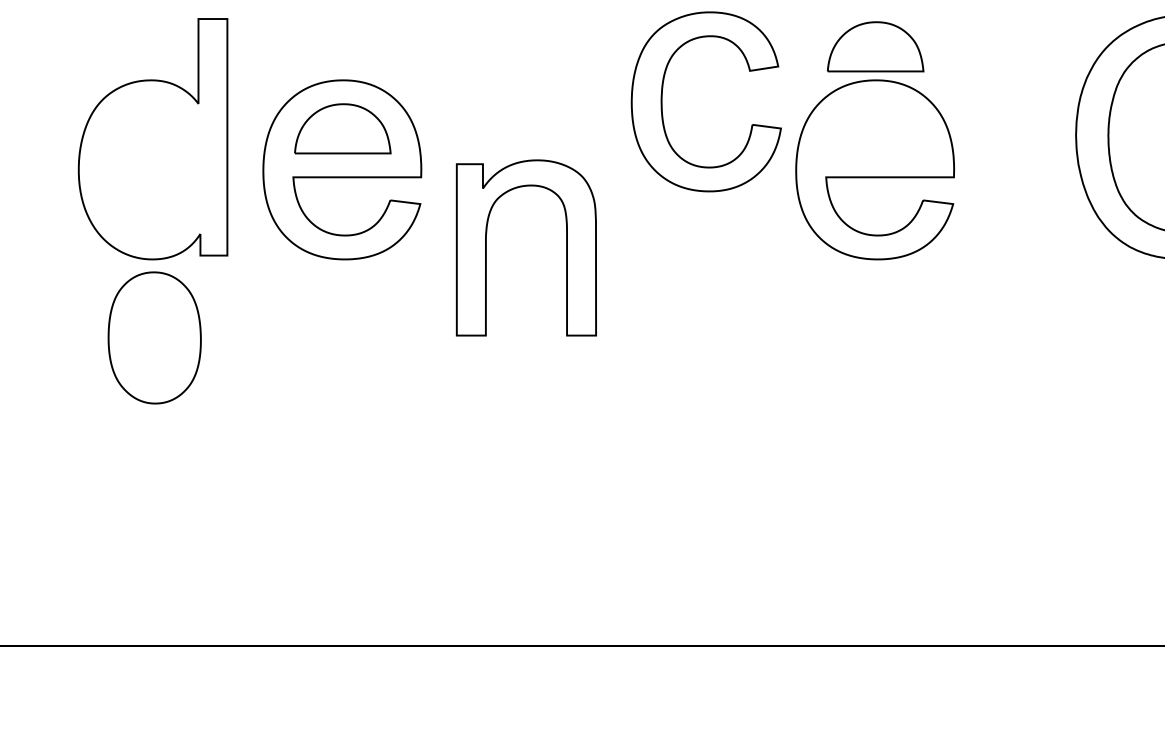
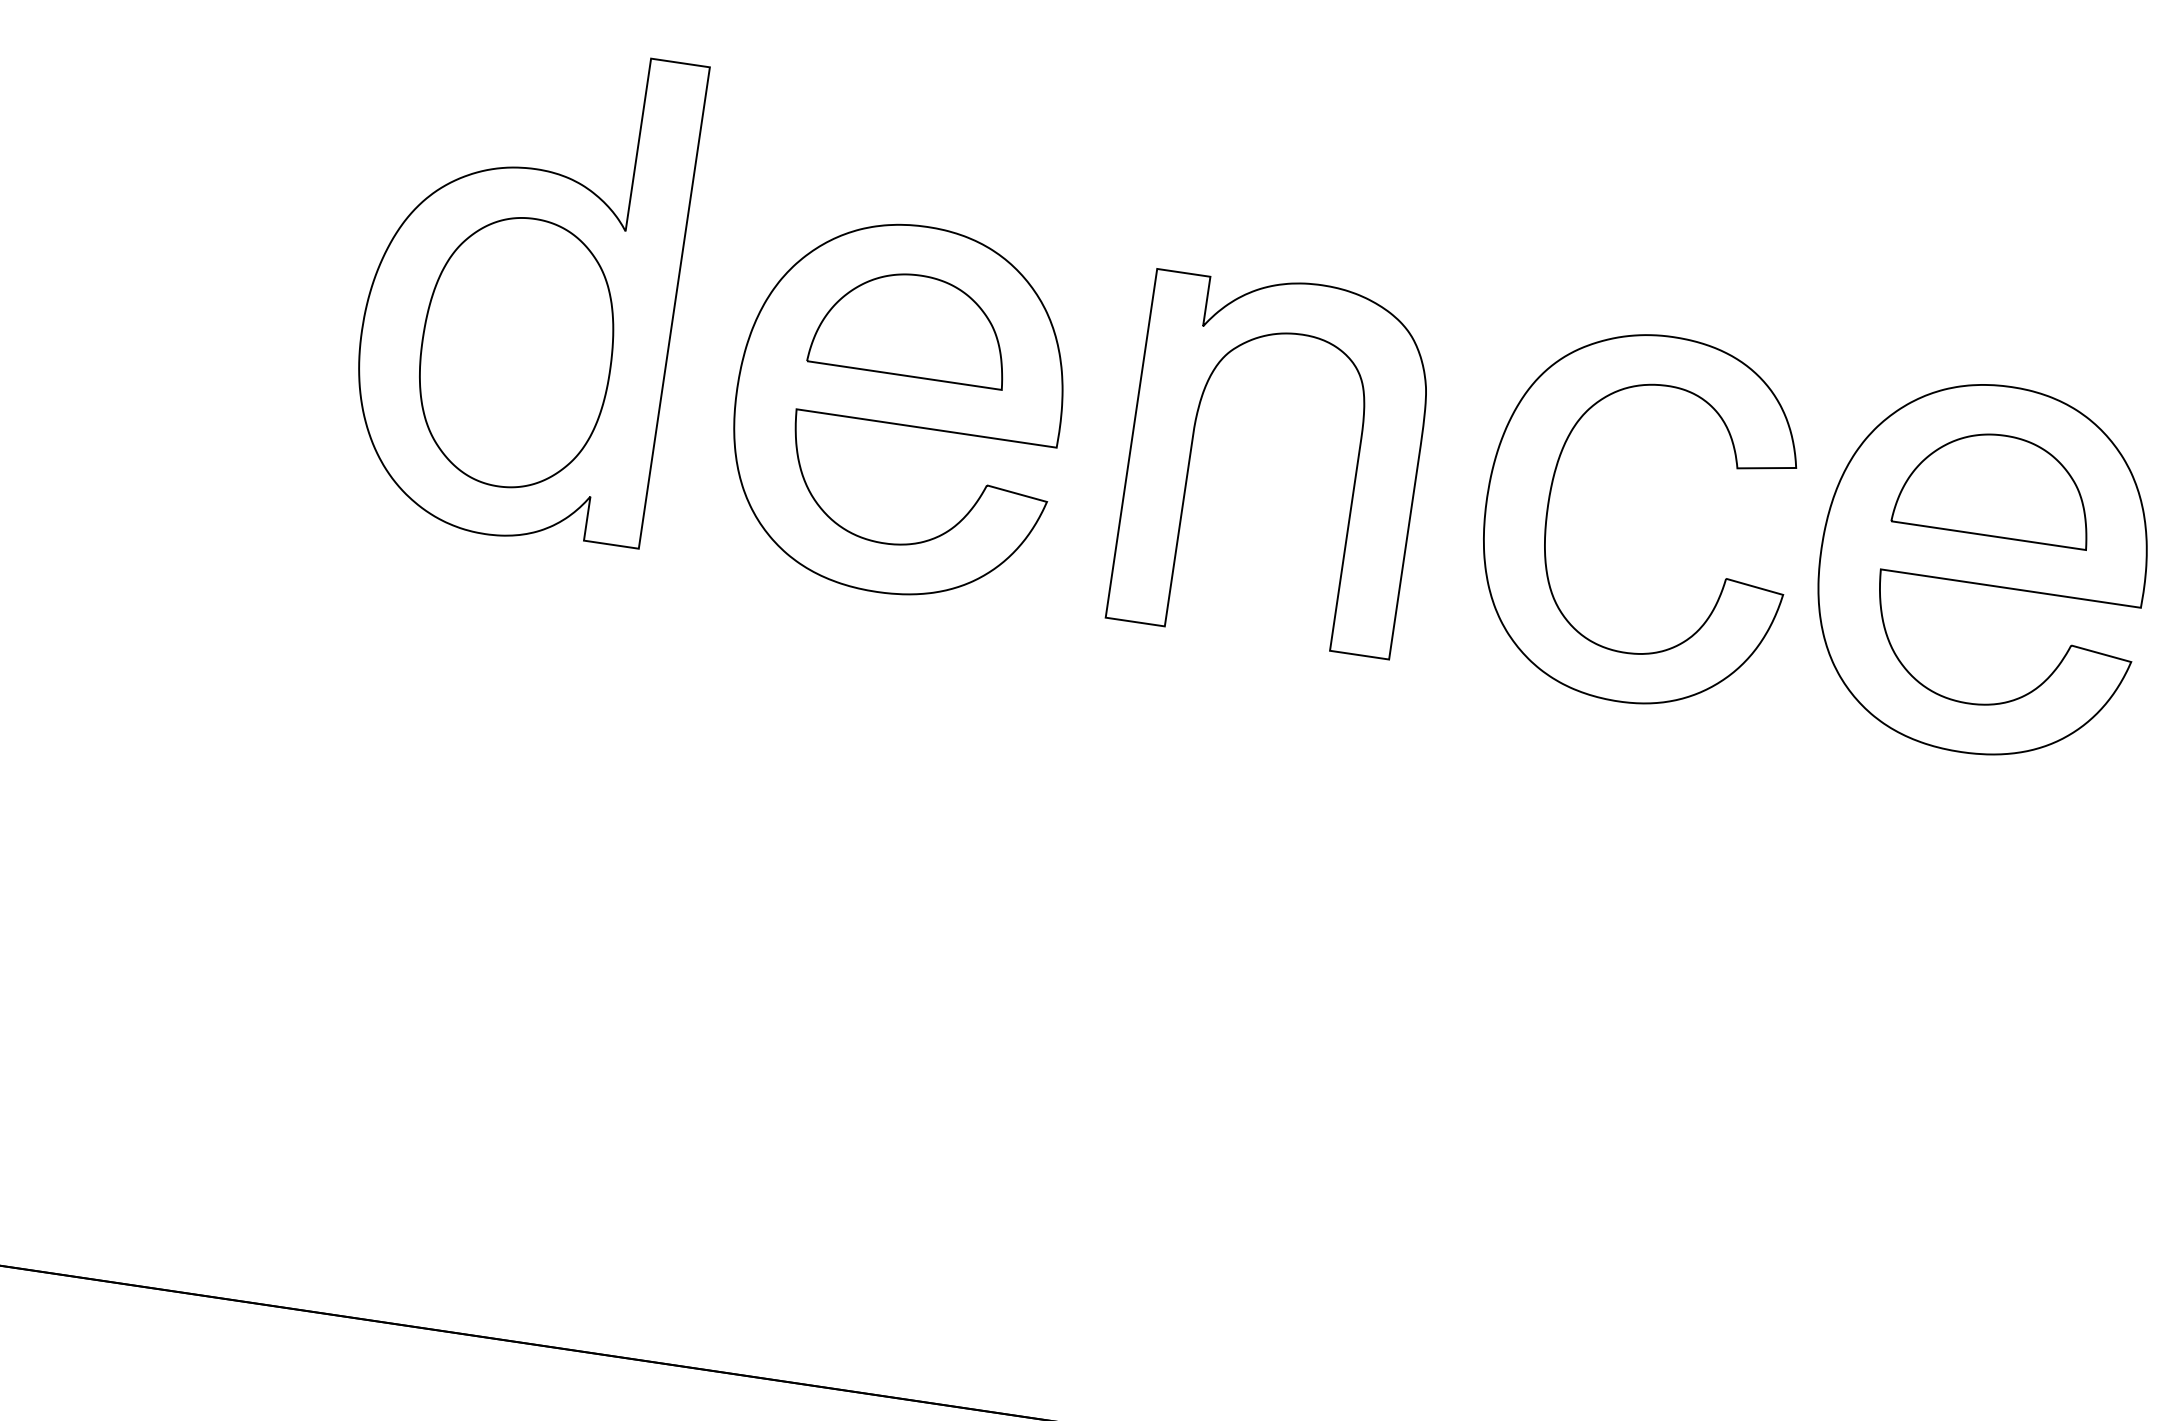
part: (875, 46) -> (1995, 484), moved
part: (662, 101) -> (1550, 504), moved
part: (486, 247) -> (1192, 447), moved
part: (154, 337) -> (516, 351), moved

